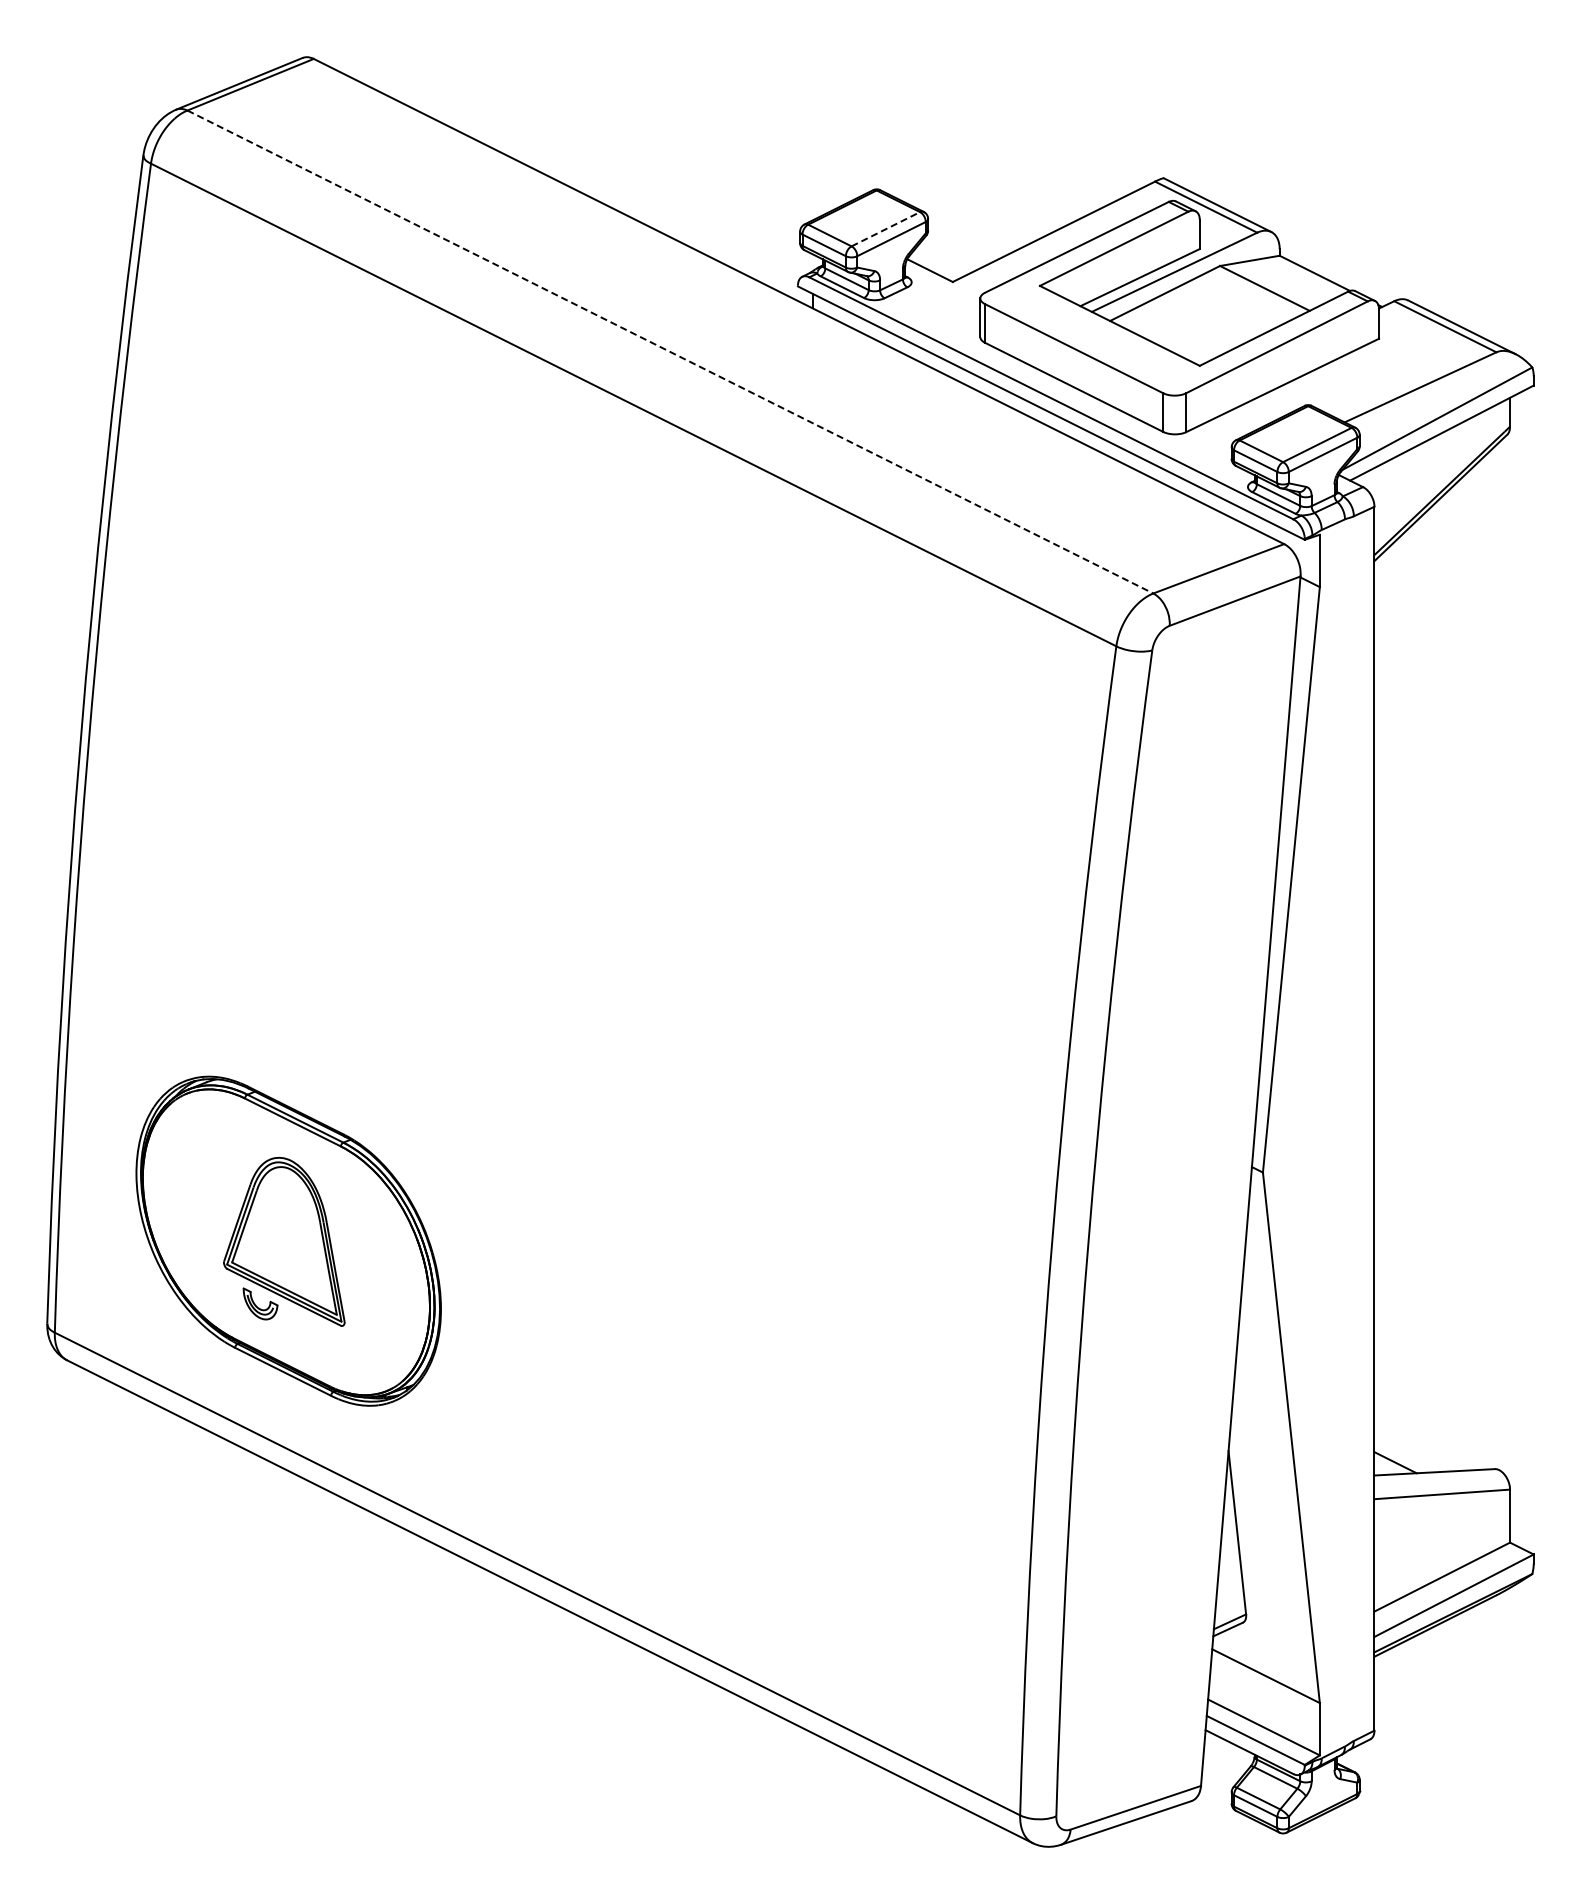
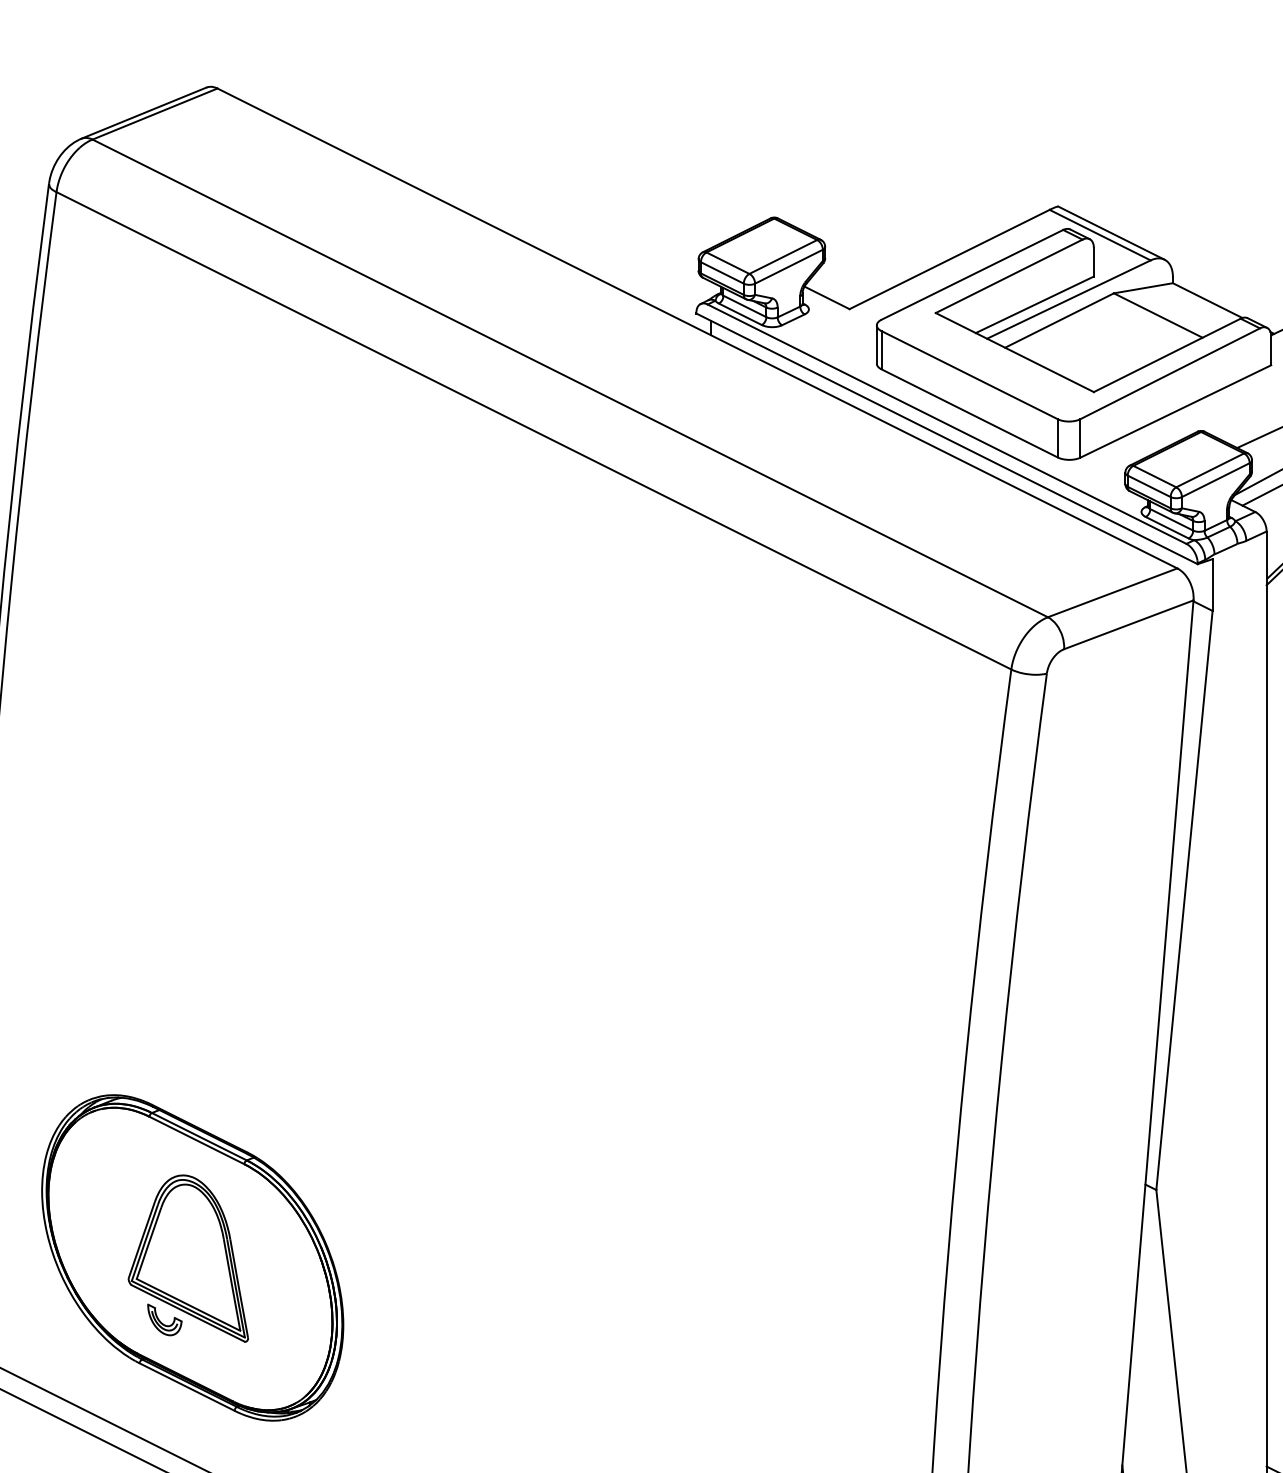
line: (886, 229) -> (783, 257), dashed -> solid
line: (670, 352) -> (570, 378), dashed -> solid

